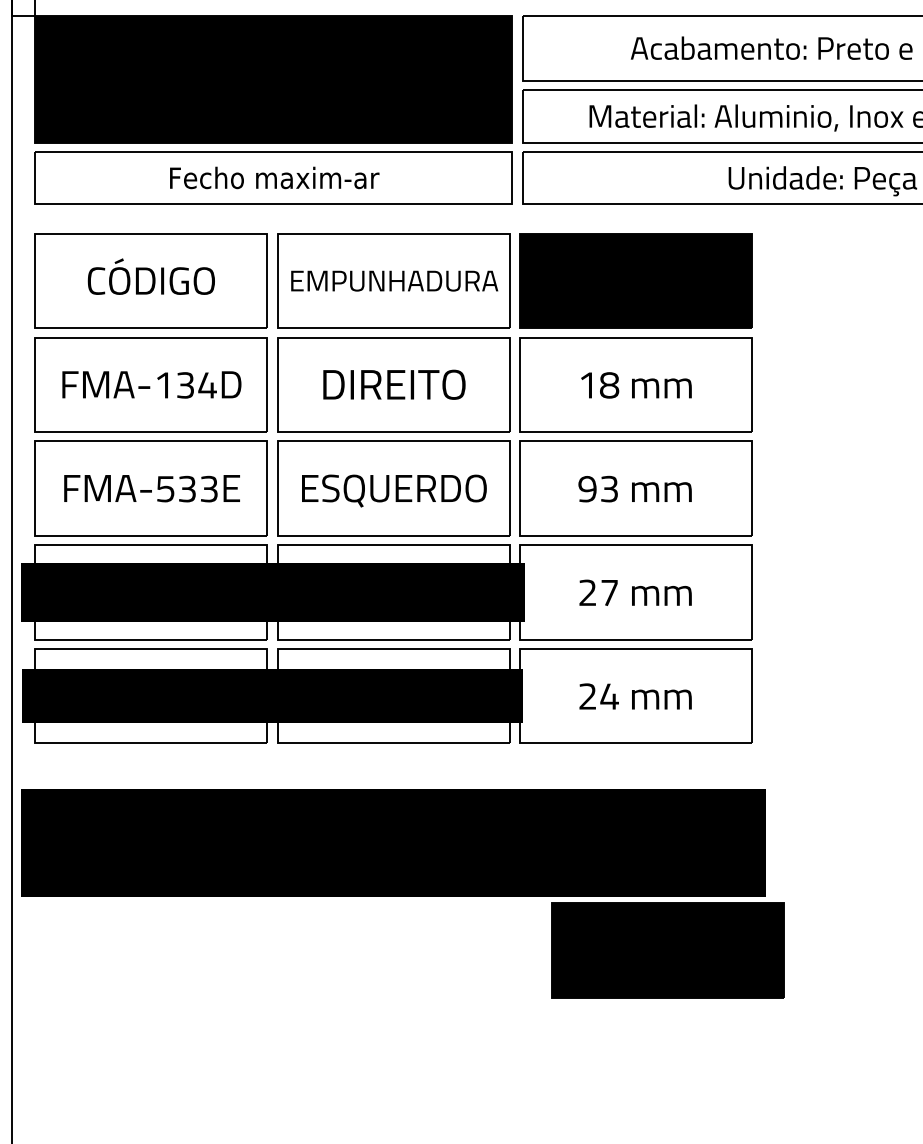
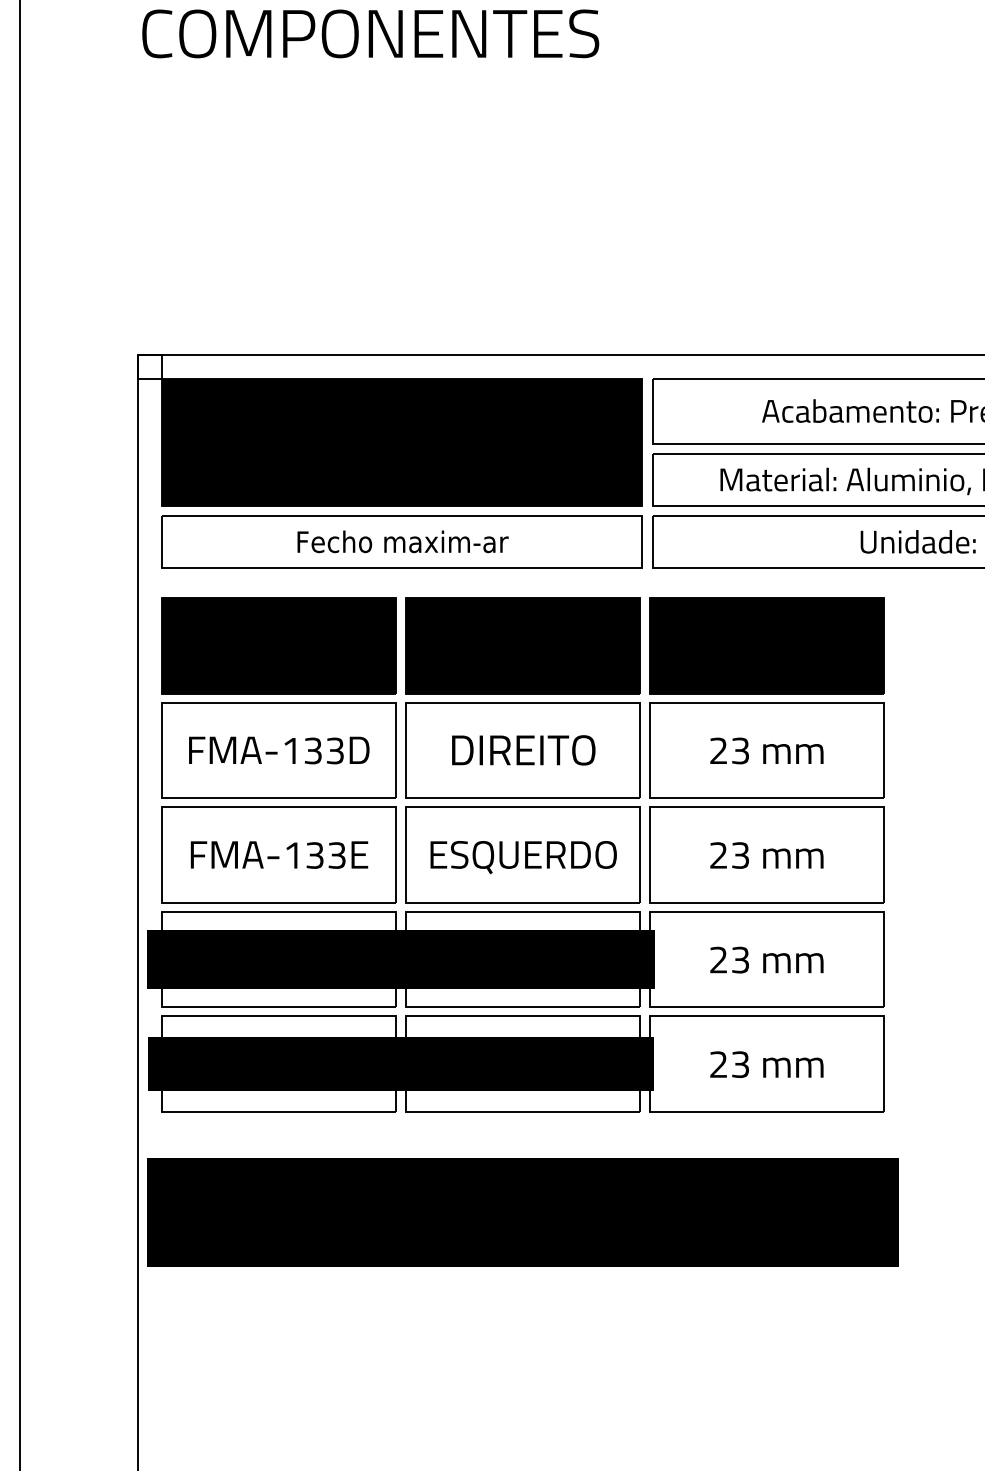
fill: (151, 280) -> (278, 645), added
fill: (394, 280) -> (523, 645), added
text: (207, 384) -> (335, 750), FMA-134D -> FMA-133D
text: (599, 384) -> (730, 750), 18 -> 23
text: (165, 489) -> (292, 855), FMA-533E -> FMA-133E
text: (587, 489) -> (718, 855), 93 -> 23
text: (609, 592) -> (740, 959), 27 -> 23
text: (609, 696) -> (740, 1064), 24 -> 23
part: (667, 950) -> (799, 1320), removed

